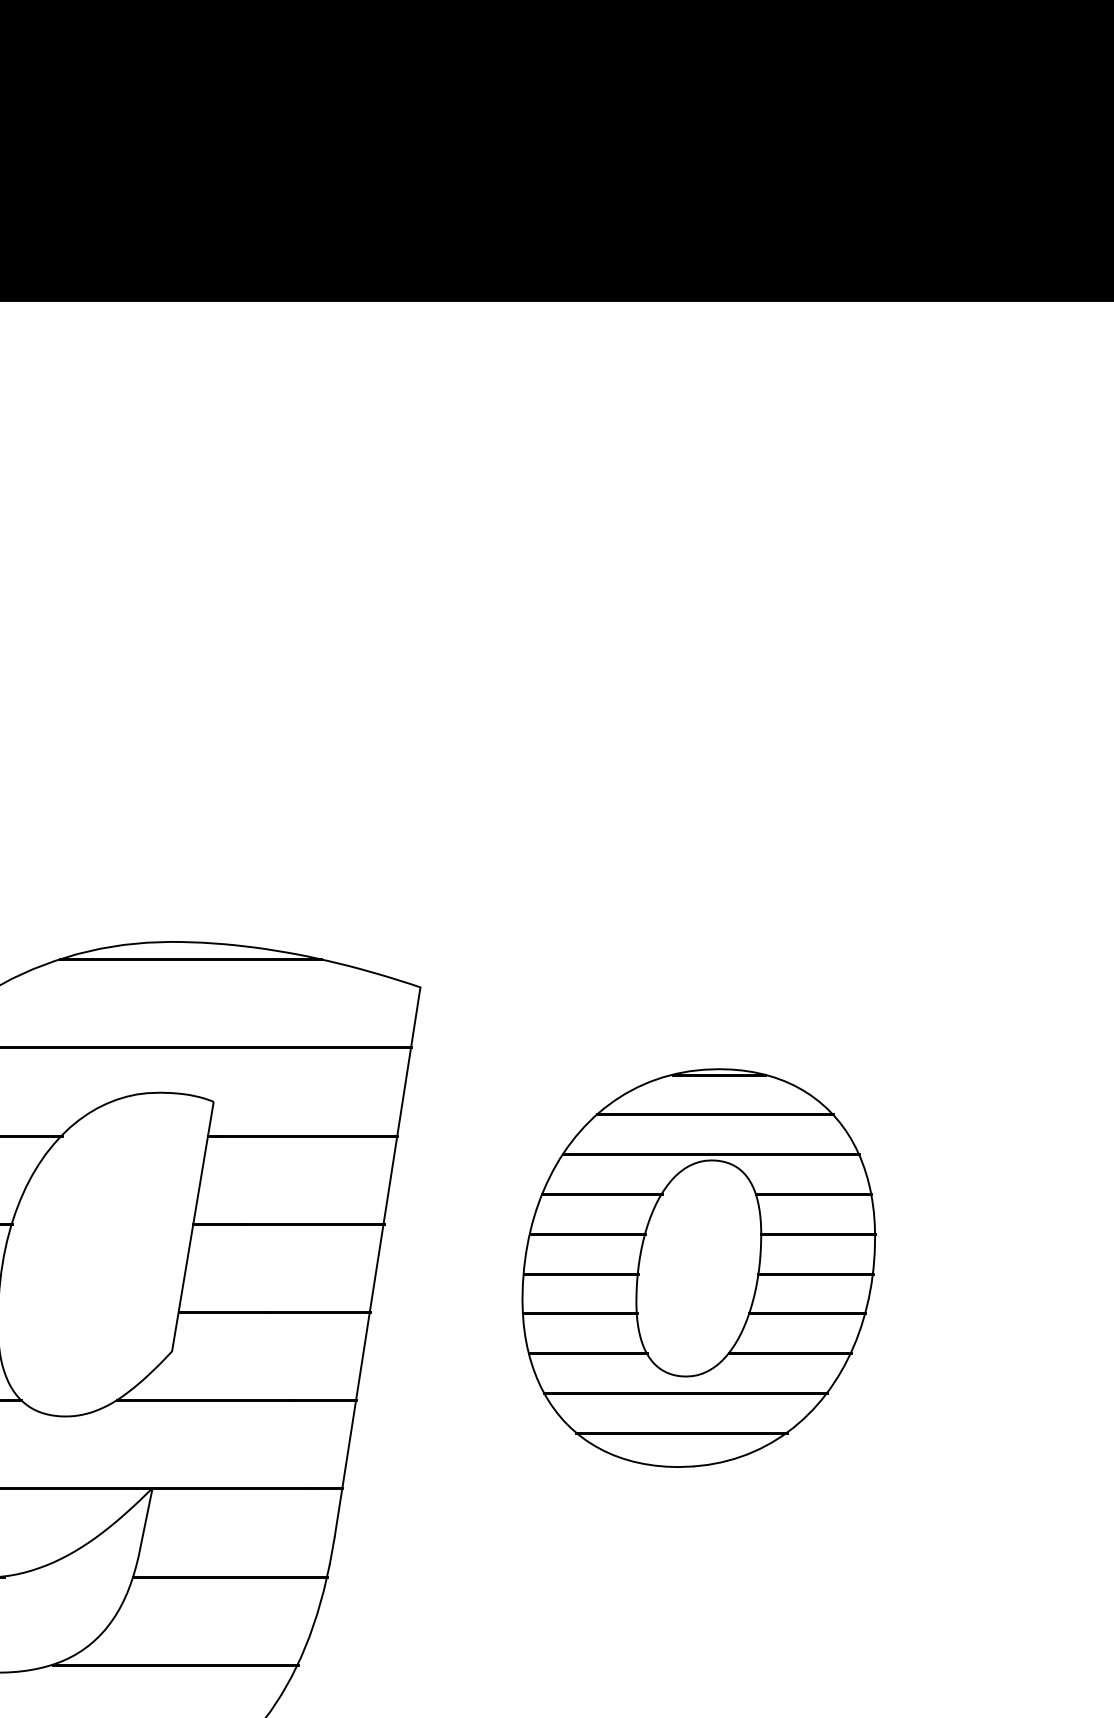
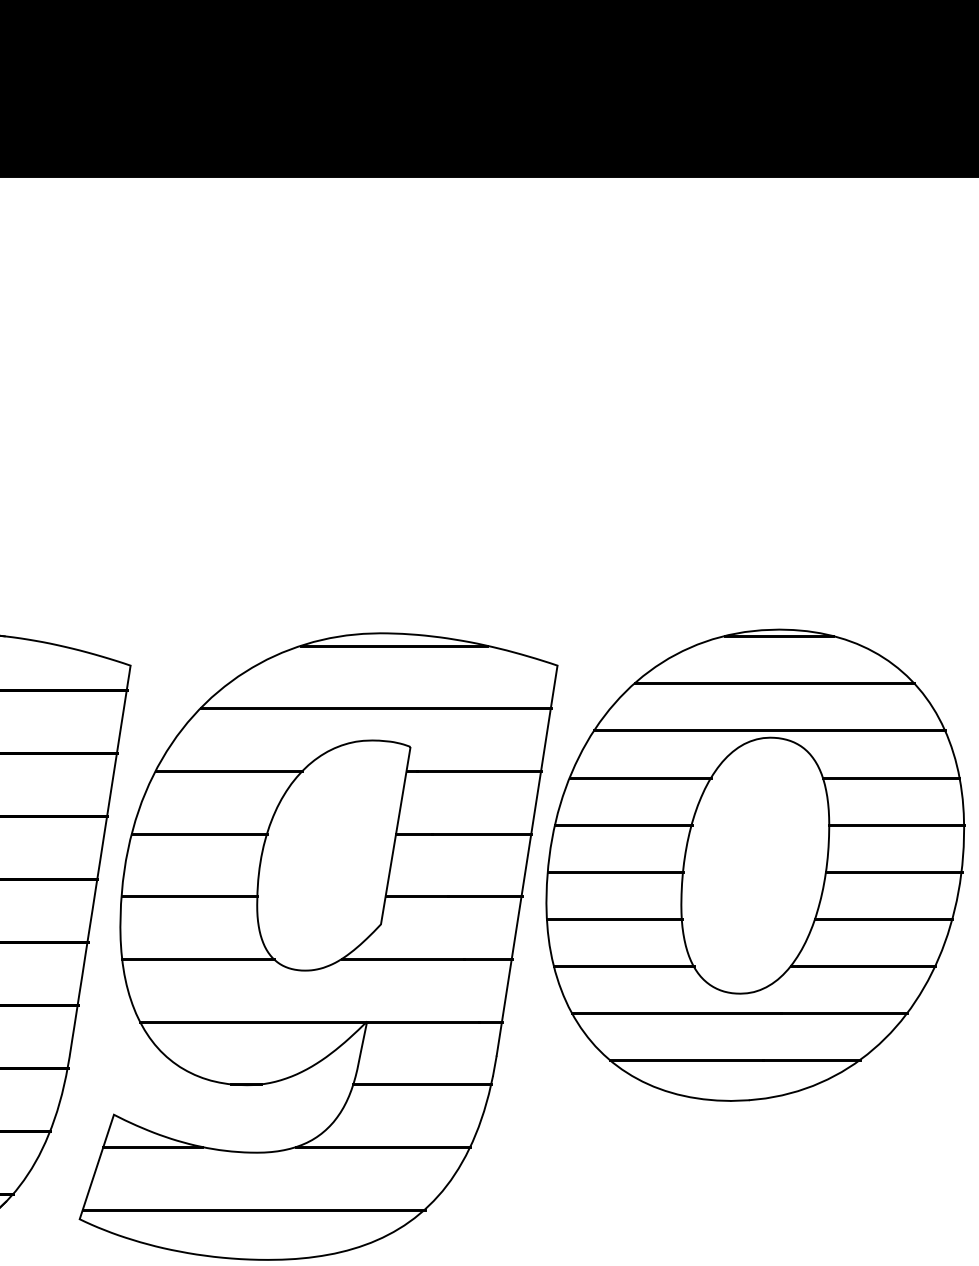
part: (698, 1267) -> (755, 864), size x1.67

